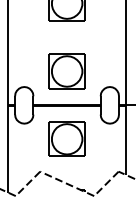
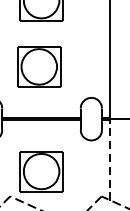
part: (66, 71) -> (38, 66), moved
part: (66, 138) -> (40, 170), moved
line: (126, 140) -> (110, 160), solid -> dashed

